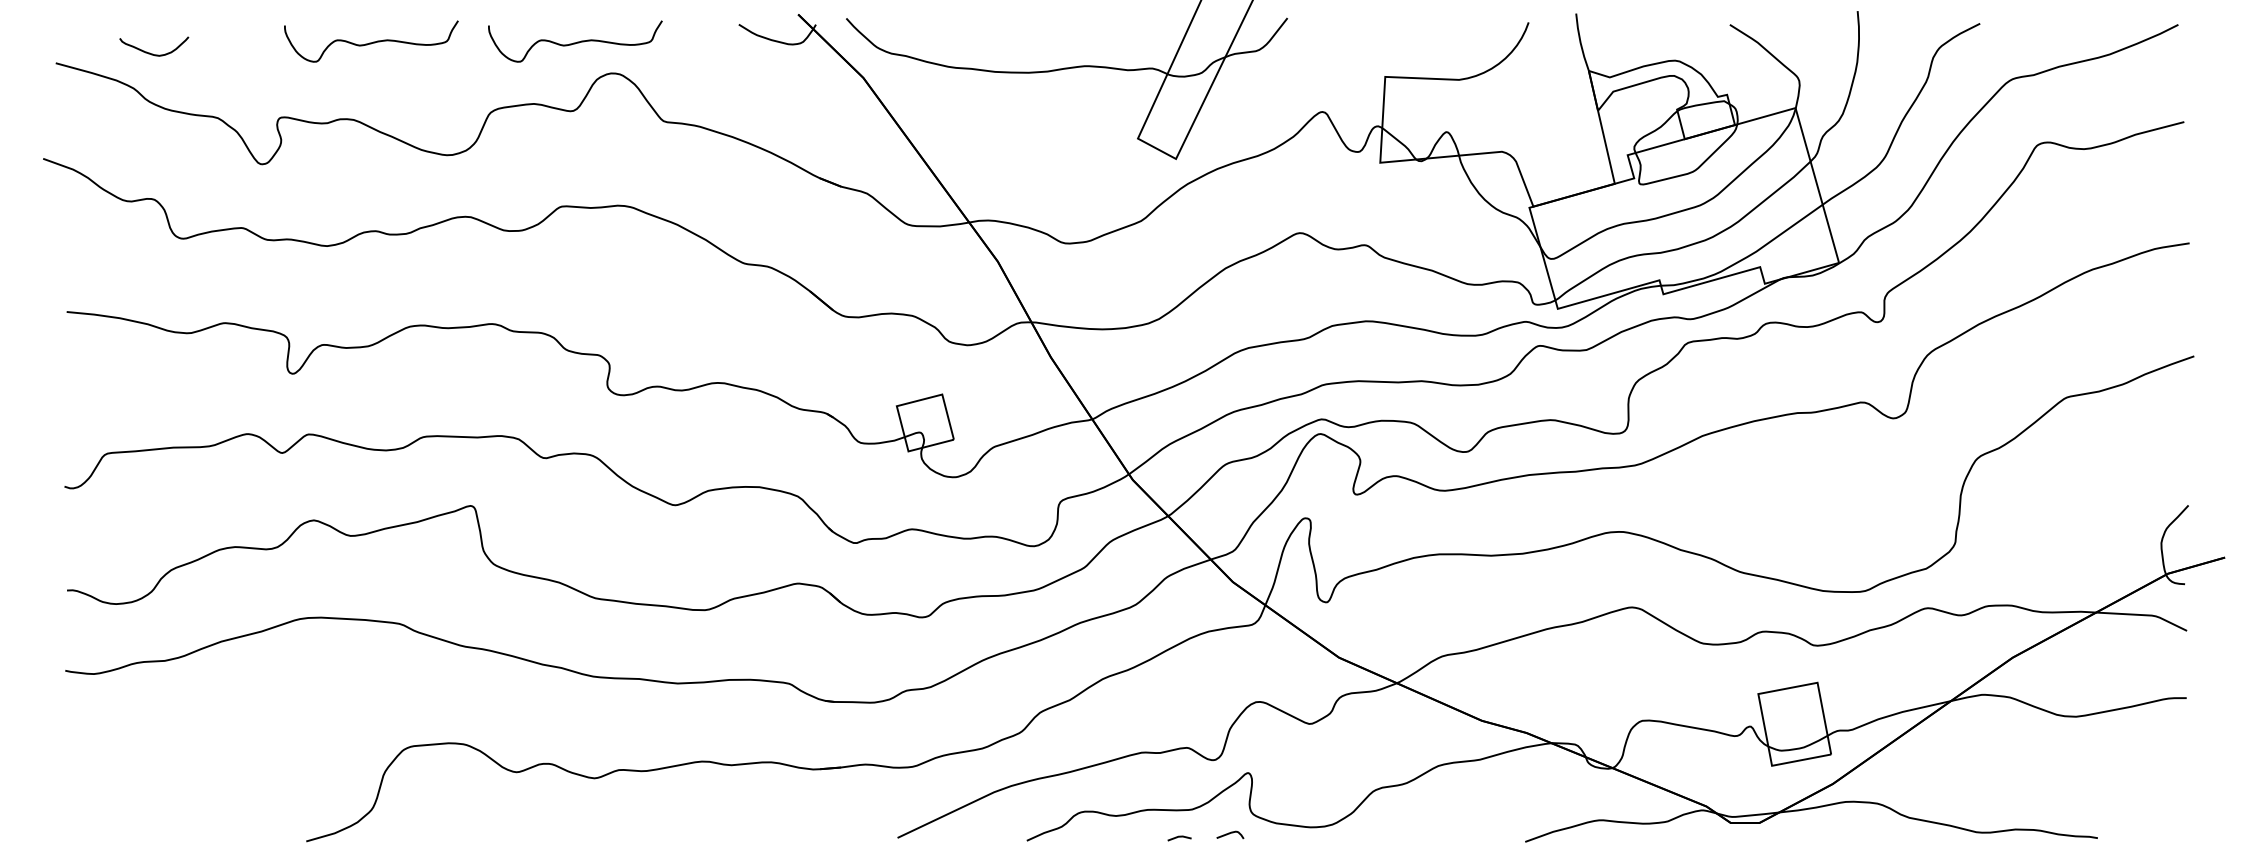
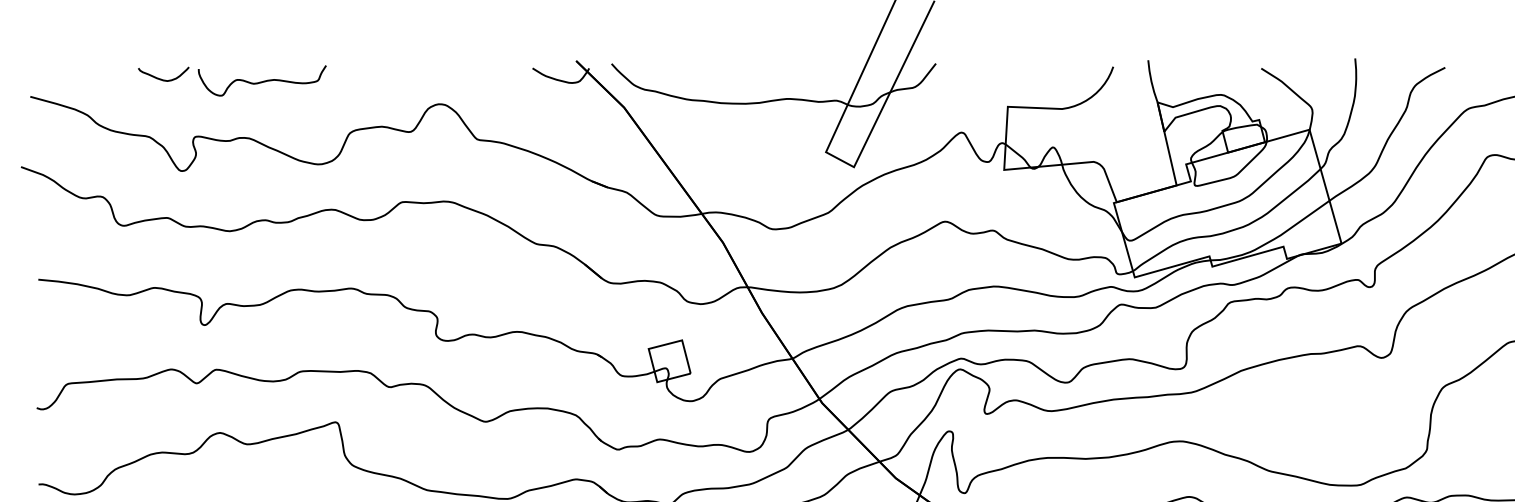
curve: (575, 42) -> (412, 81), removed
curve: (152, 53) -> (162, 79), moved

